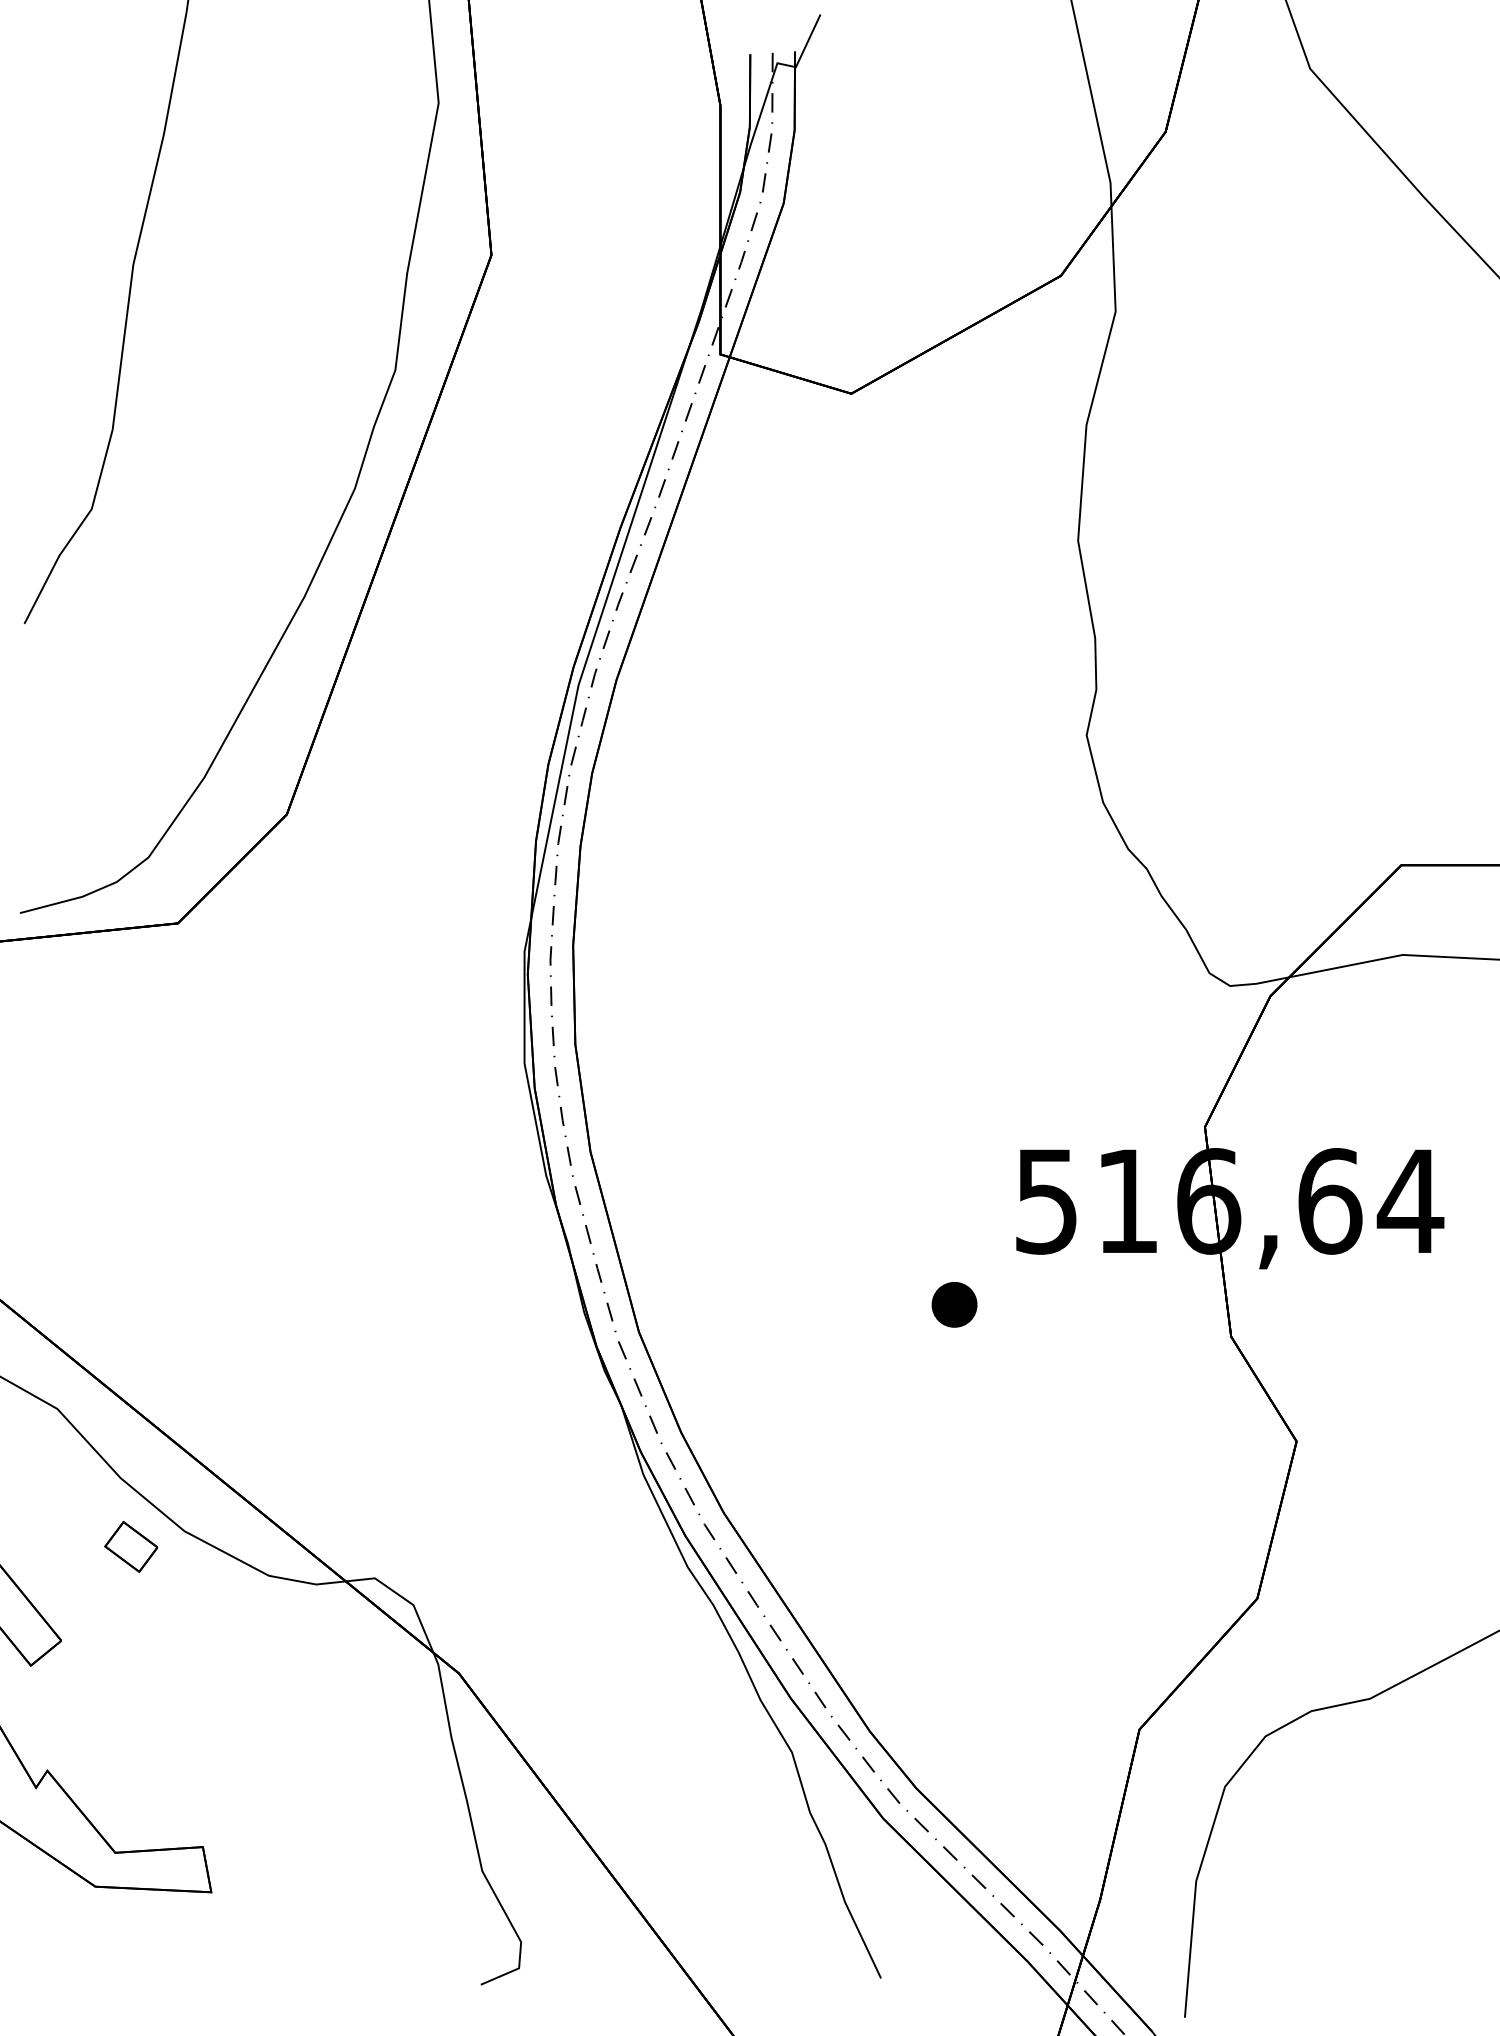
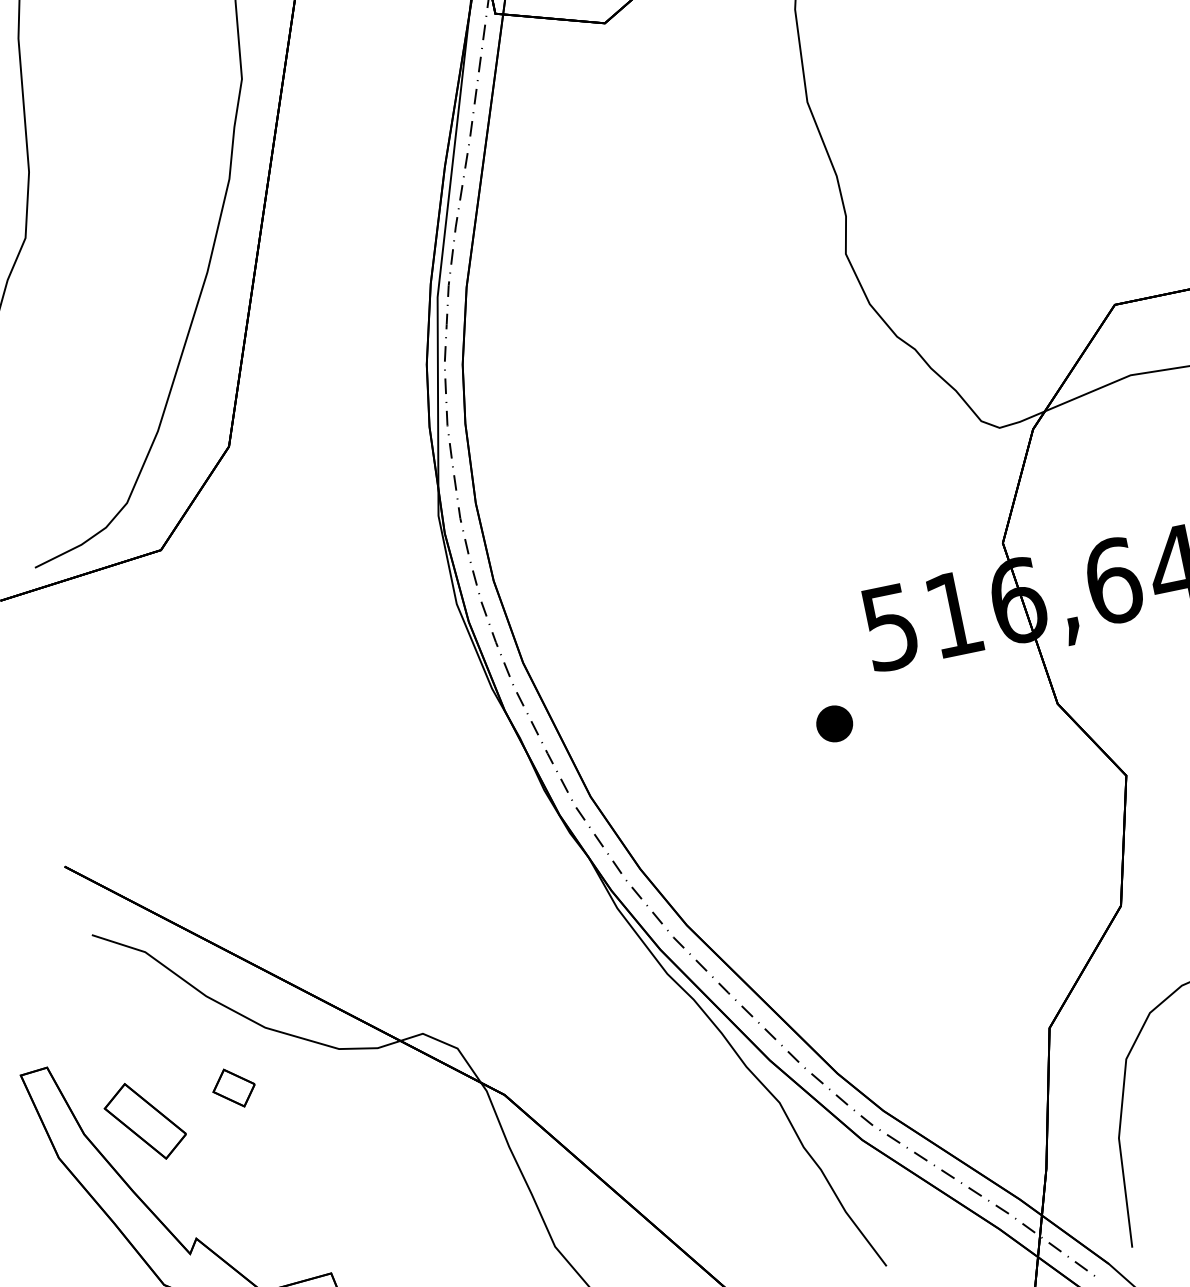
part: (131, 1546) -> (234, 1087), moved

